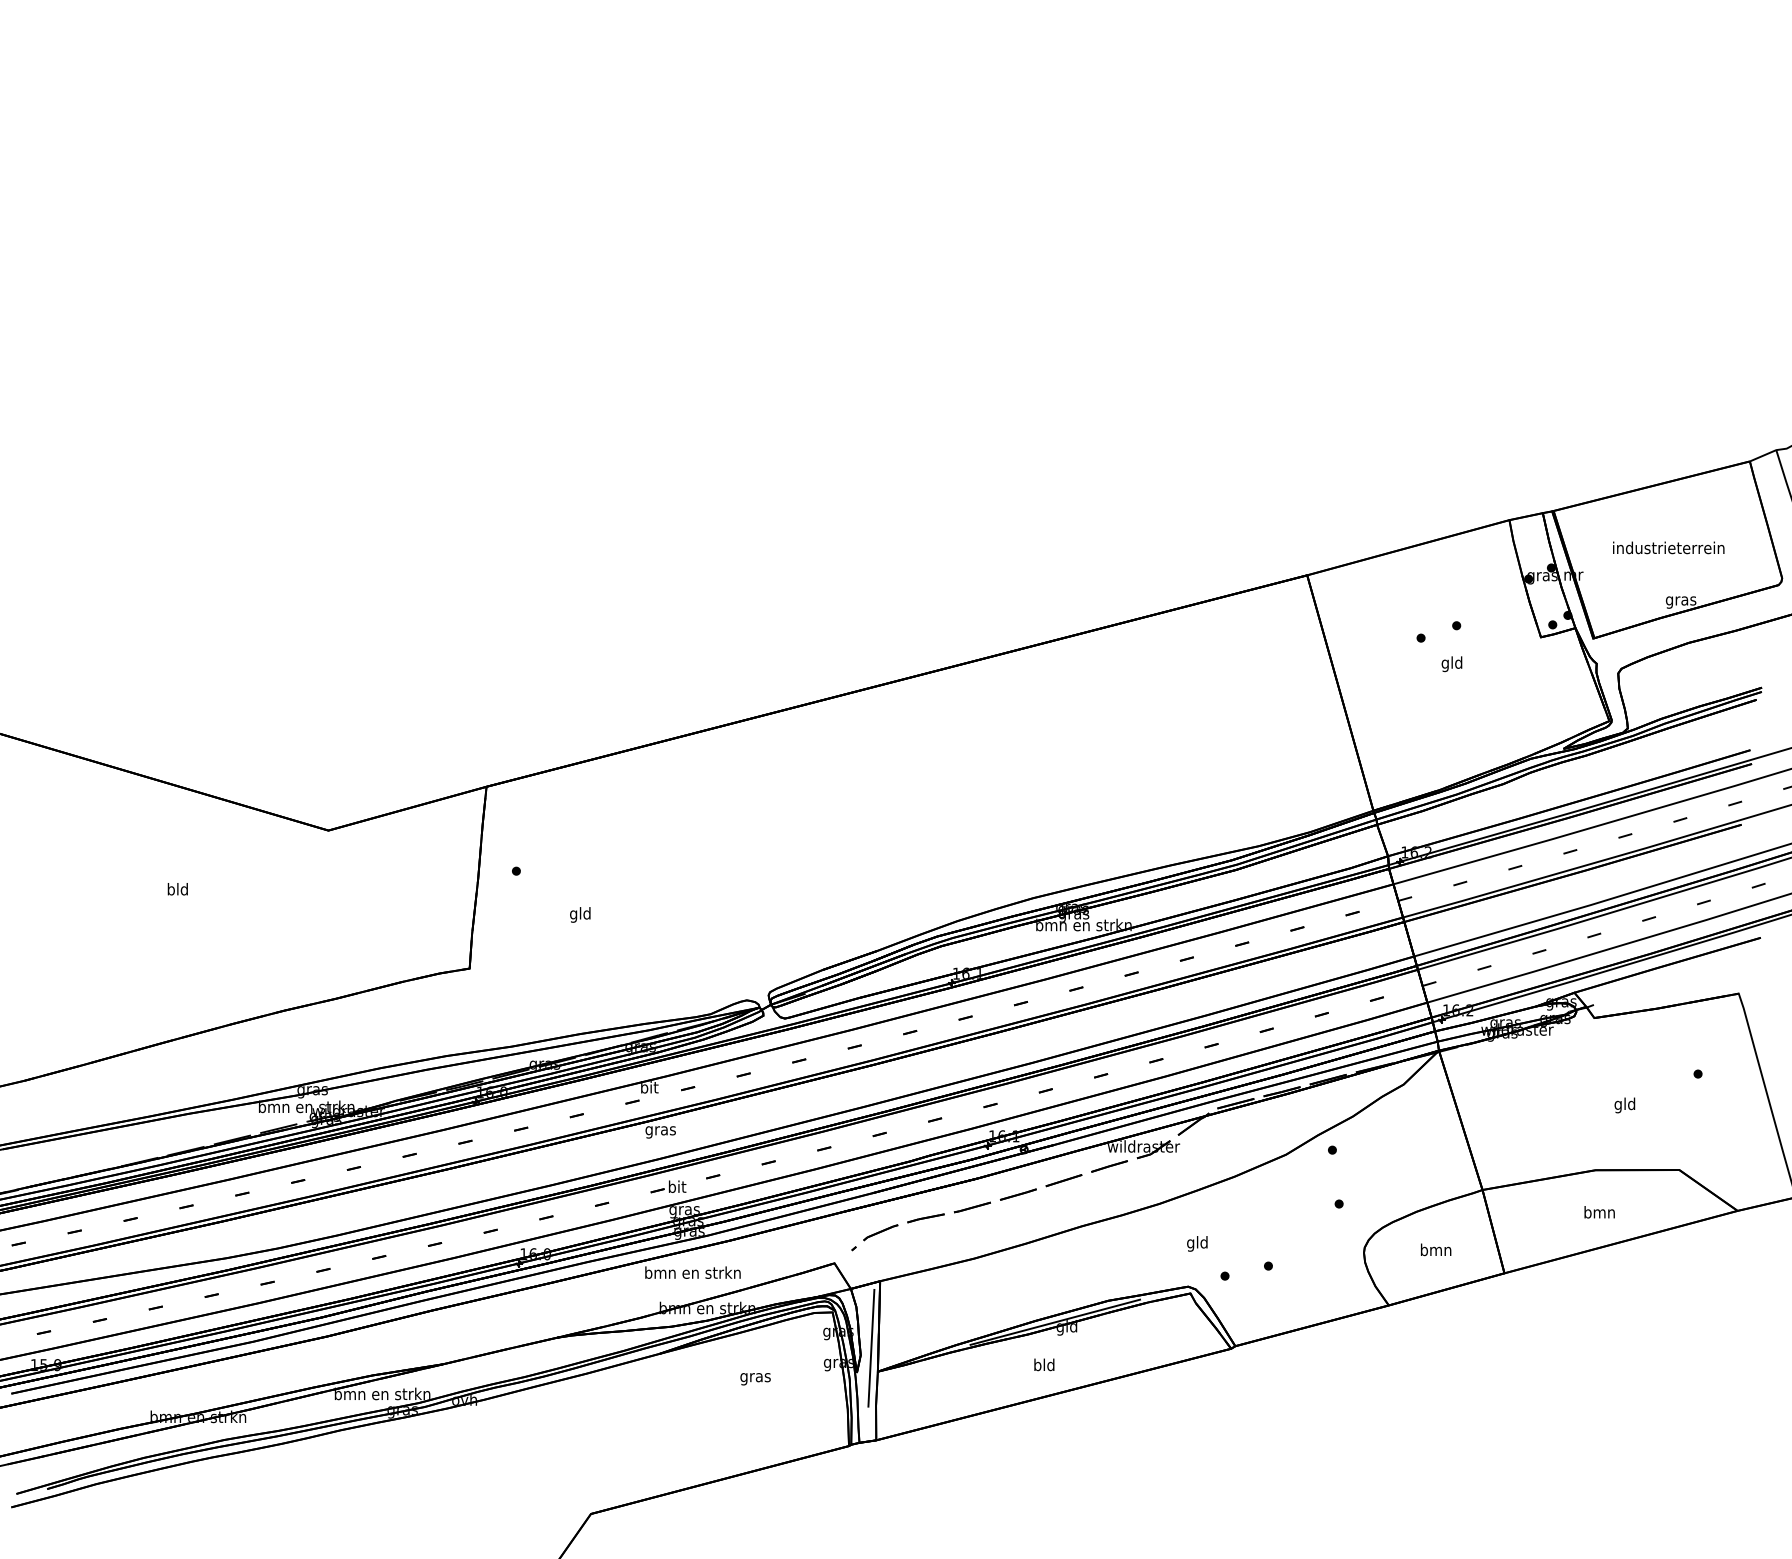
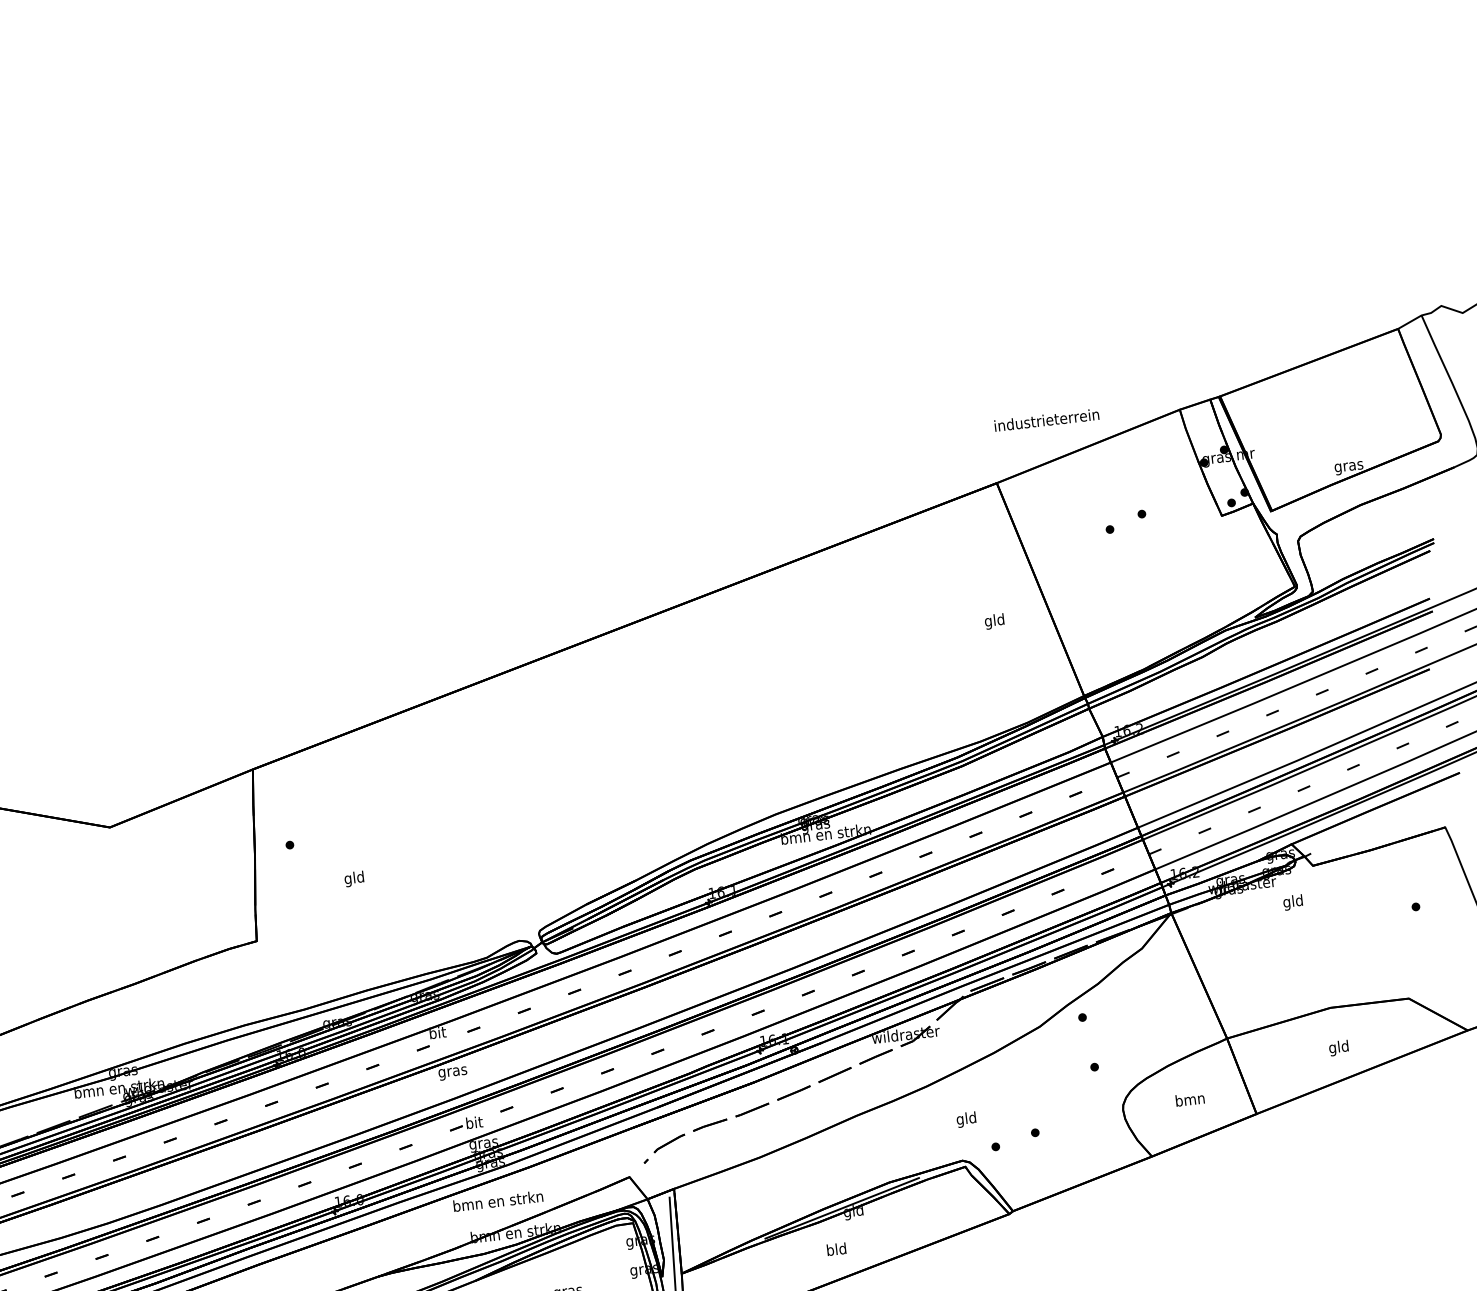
text: (1668, 547) -> (1046, 419), moved
text: (1451, 664) -> (994, 621), moved
text: (1624, 1105) -> (1292, 902), moved
text: (1599, 1213) -> (1338, 1047), bmn -> gld

